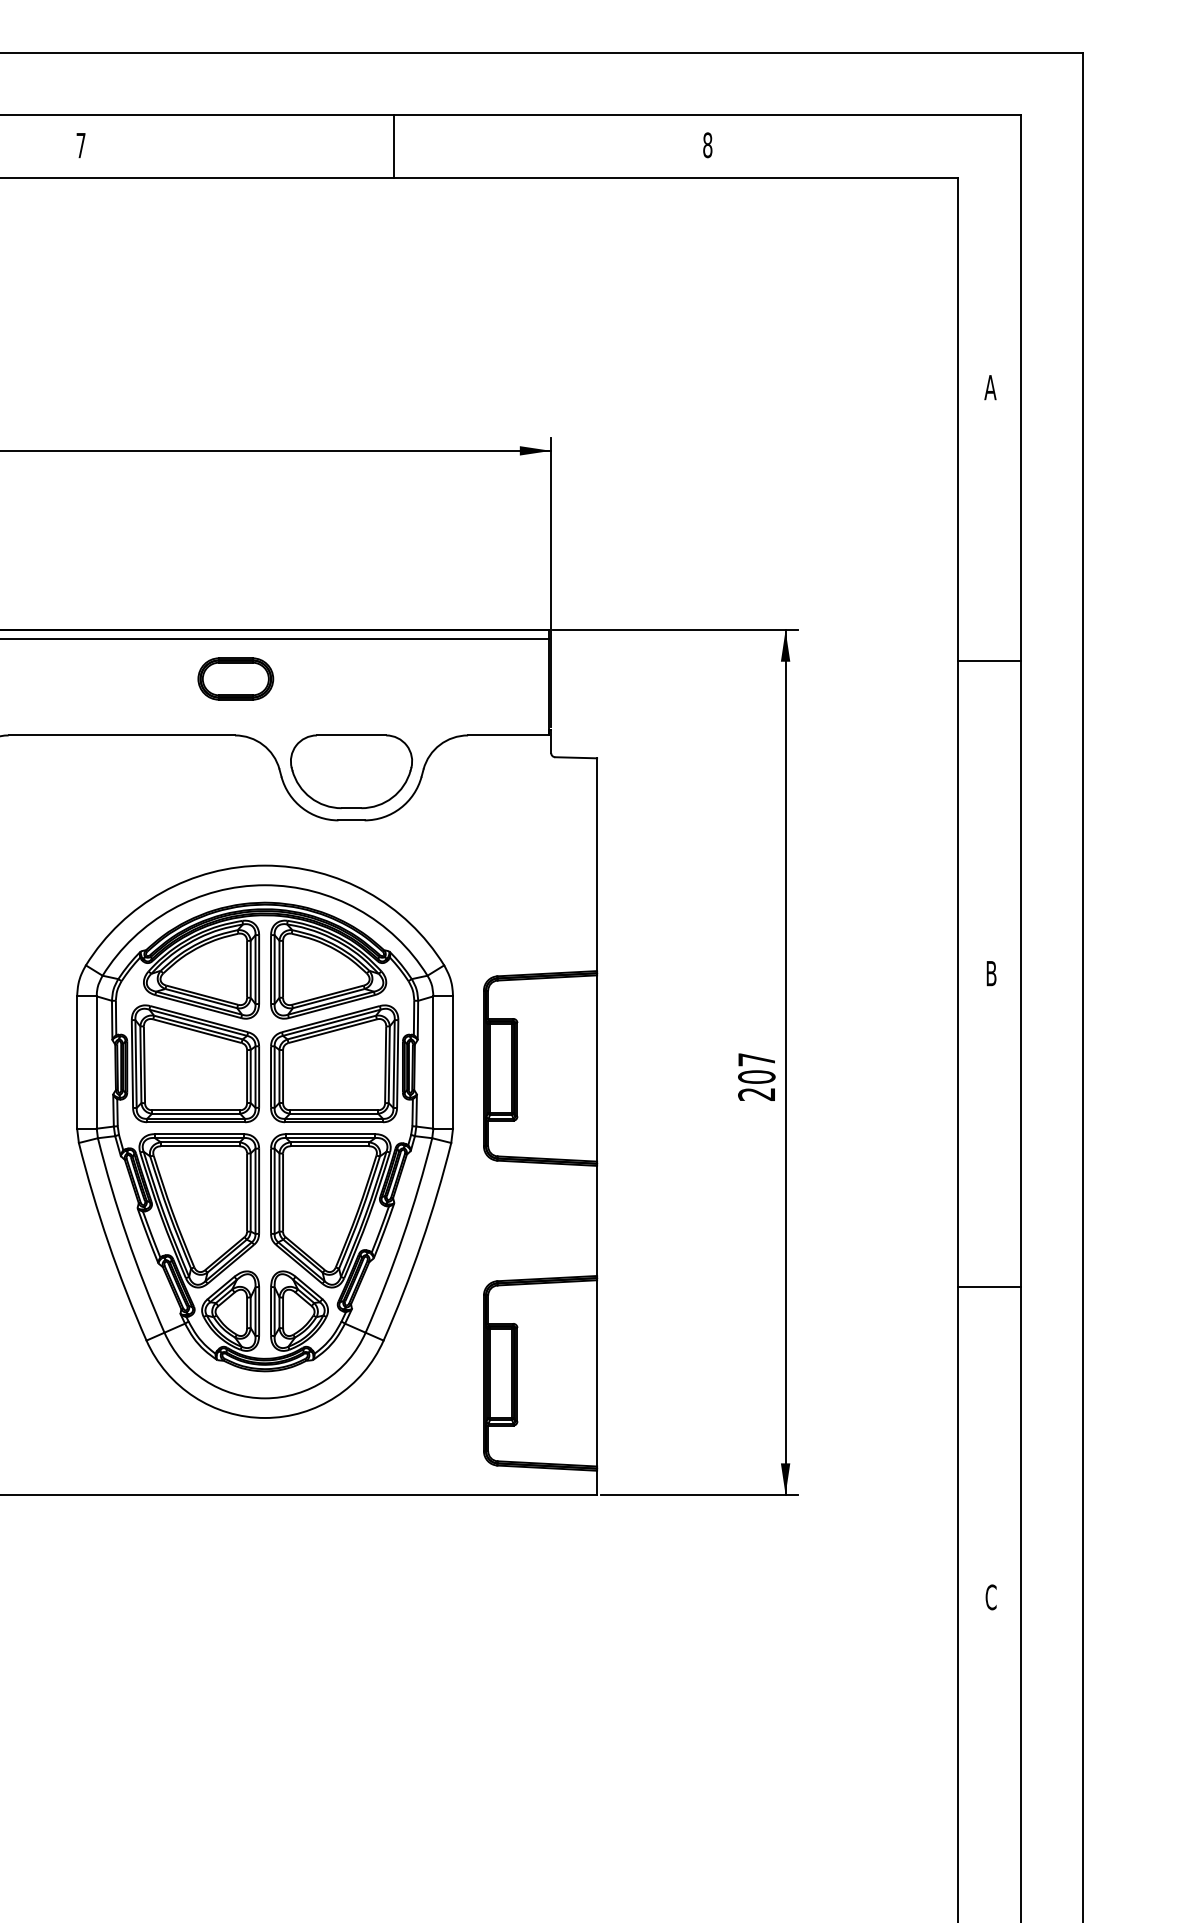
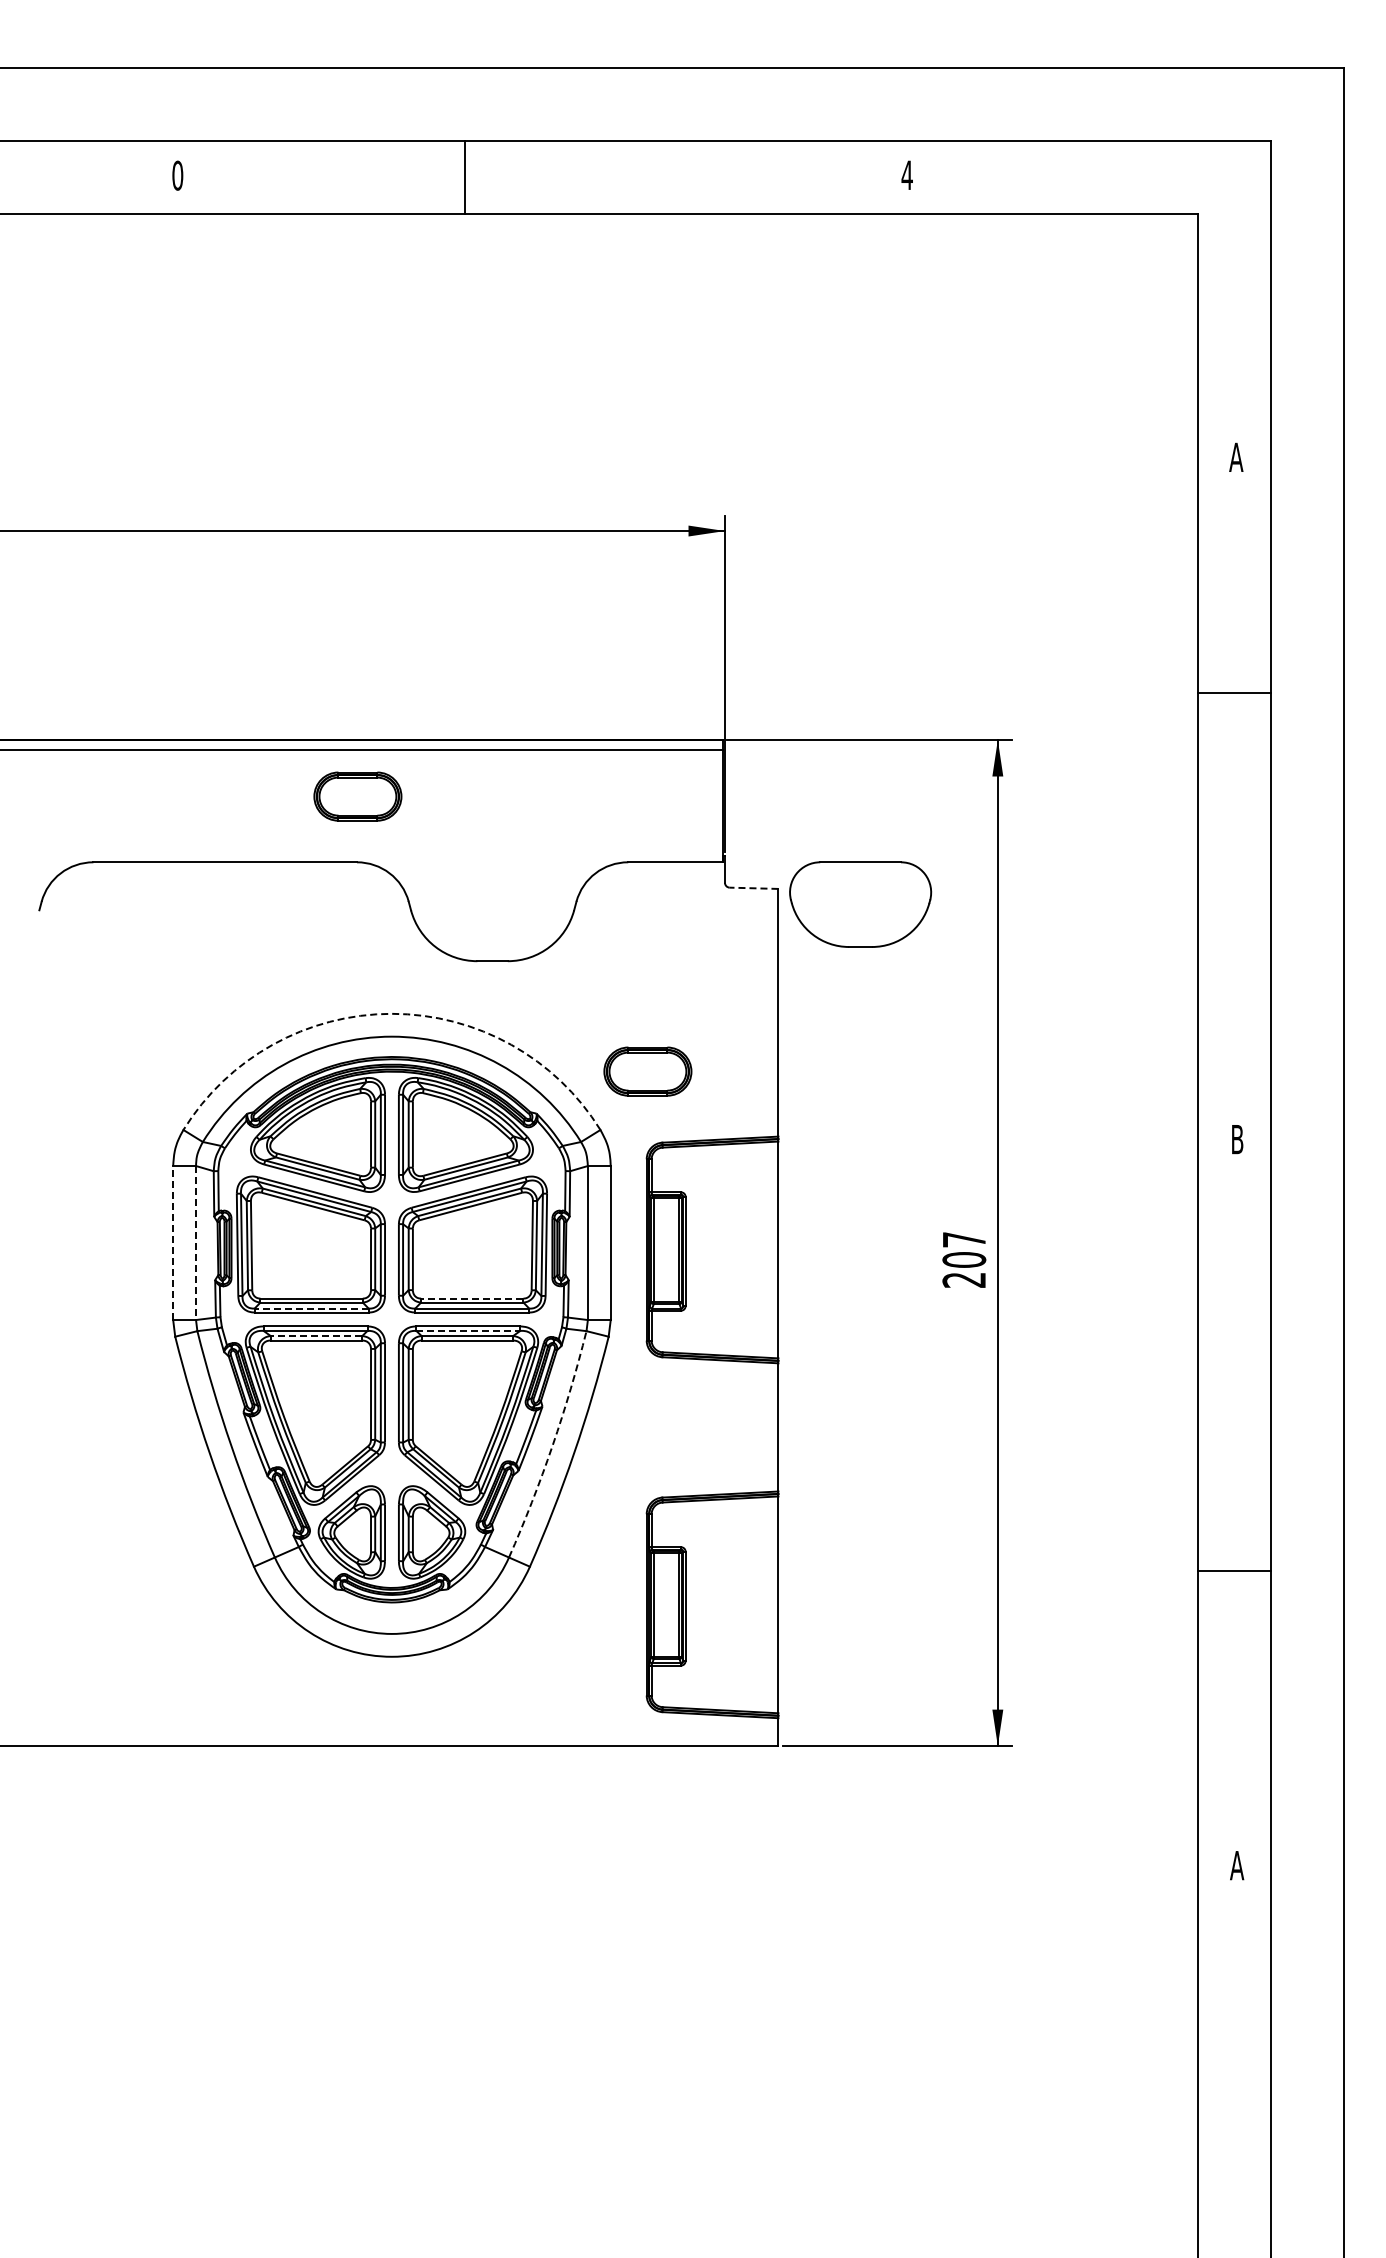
text: (80, 145) -> (177, 175), 7 -> 0
text: (707, 145) -> (906, 175), 8 -> 4
line: (394, 146) -> (465, 176), moved
line: (988, 660) -> (1234, 693), moved
line: (575, 757) -> (753, 888), solid -> dashed
part: (351, 771) -> (860, 904), moved
arc: (264, 865) -> (391, 1013), solid -> dashed
part: (484, 915) -> (647, 1071), added
line: (77, 1062) -> (173, 1243), solid -> dashed
line: (97, 1062) -> (196, 1243), solid -> dashed
line: (333, 1110) -> (471, 1298), solid -> dashed
line: (195, 1118) -> (311, 1308), solid -> dashed
line: (330, 1137) -> (468, 1330), solid -> dashed
line: (200, 1142) -> (316, 1336), solid -> dashed
arc: (403, 1236) -> (552, 1445), solid -> dashed
line: (988, 1287) -> (1234, 1571), moved
text: (991, 1597) -> (1237, 1865), C -> A

